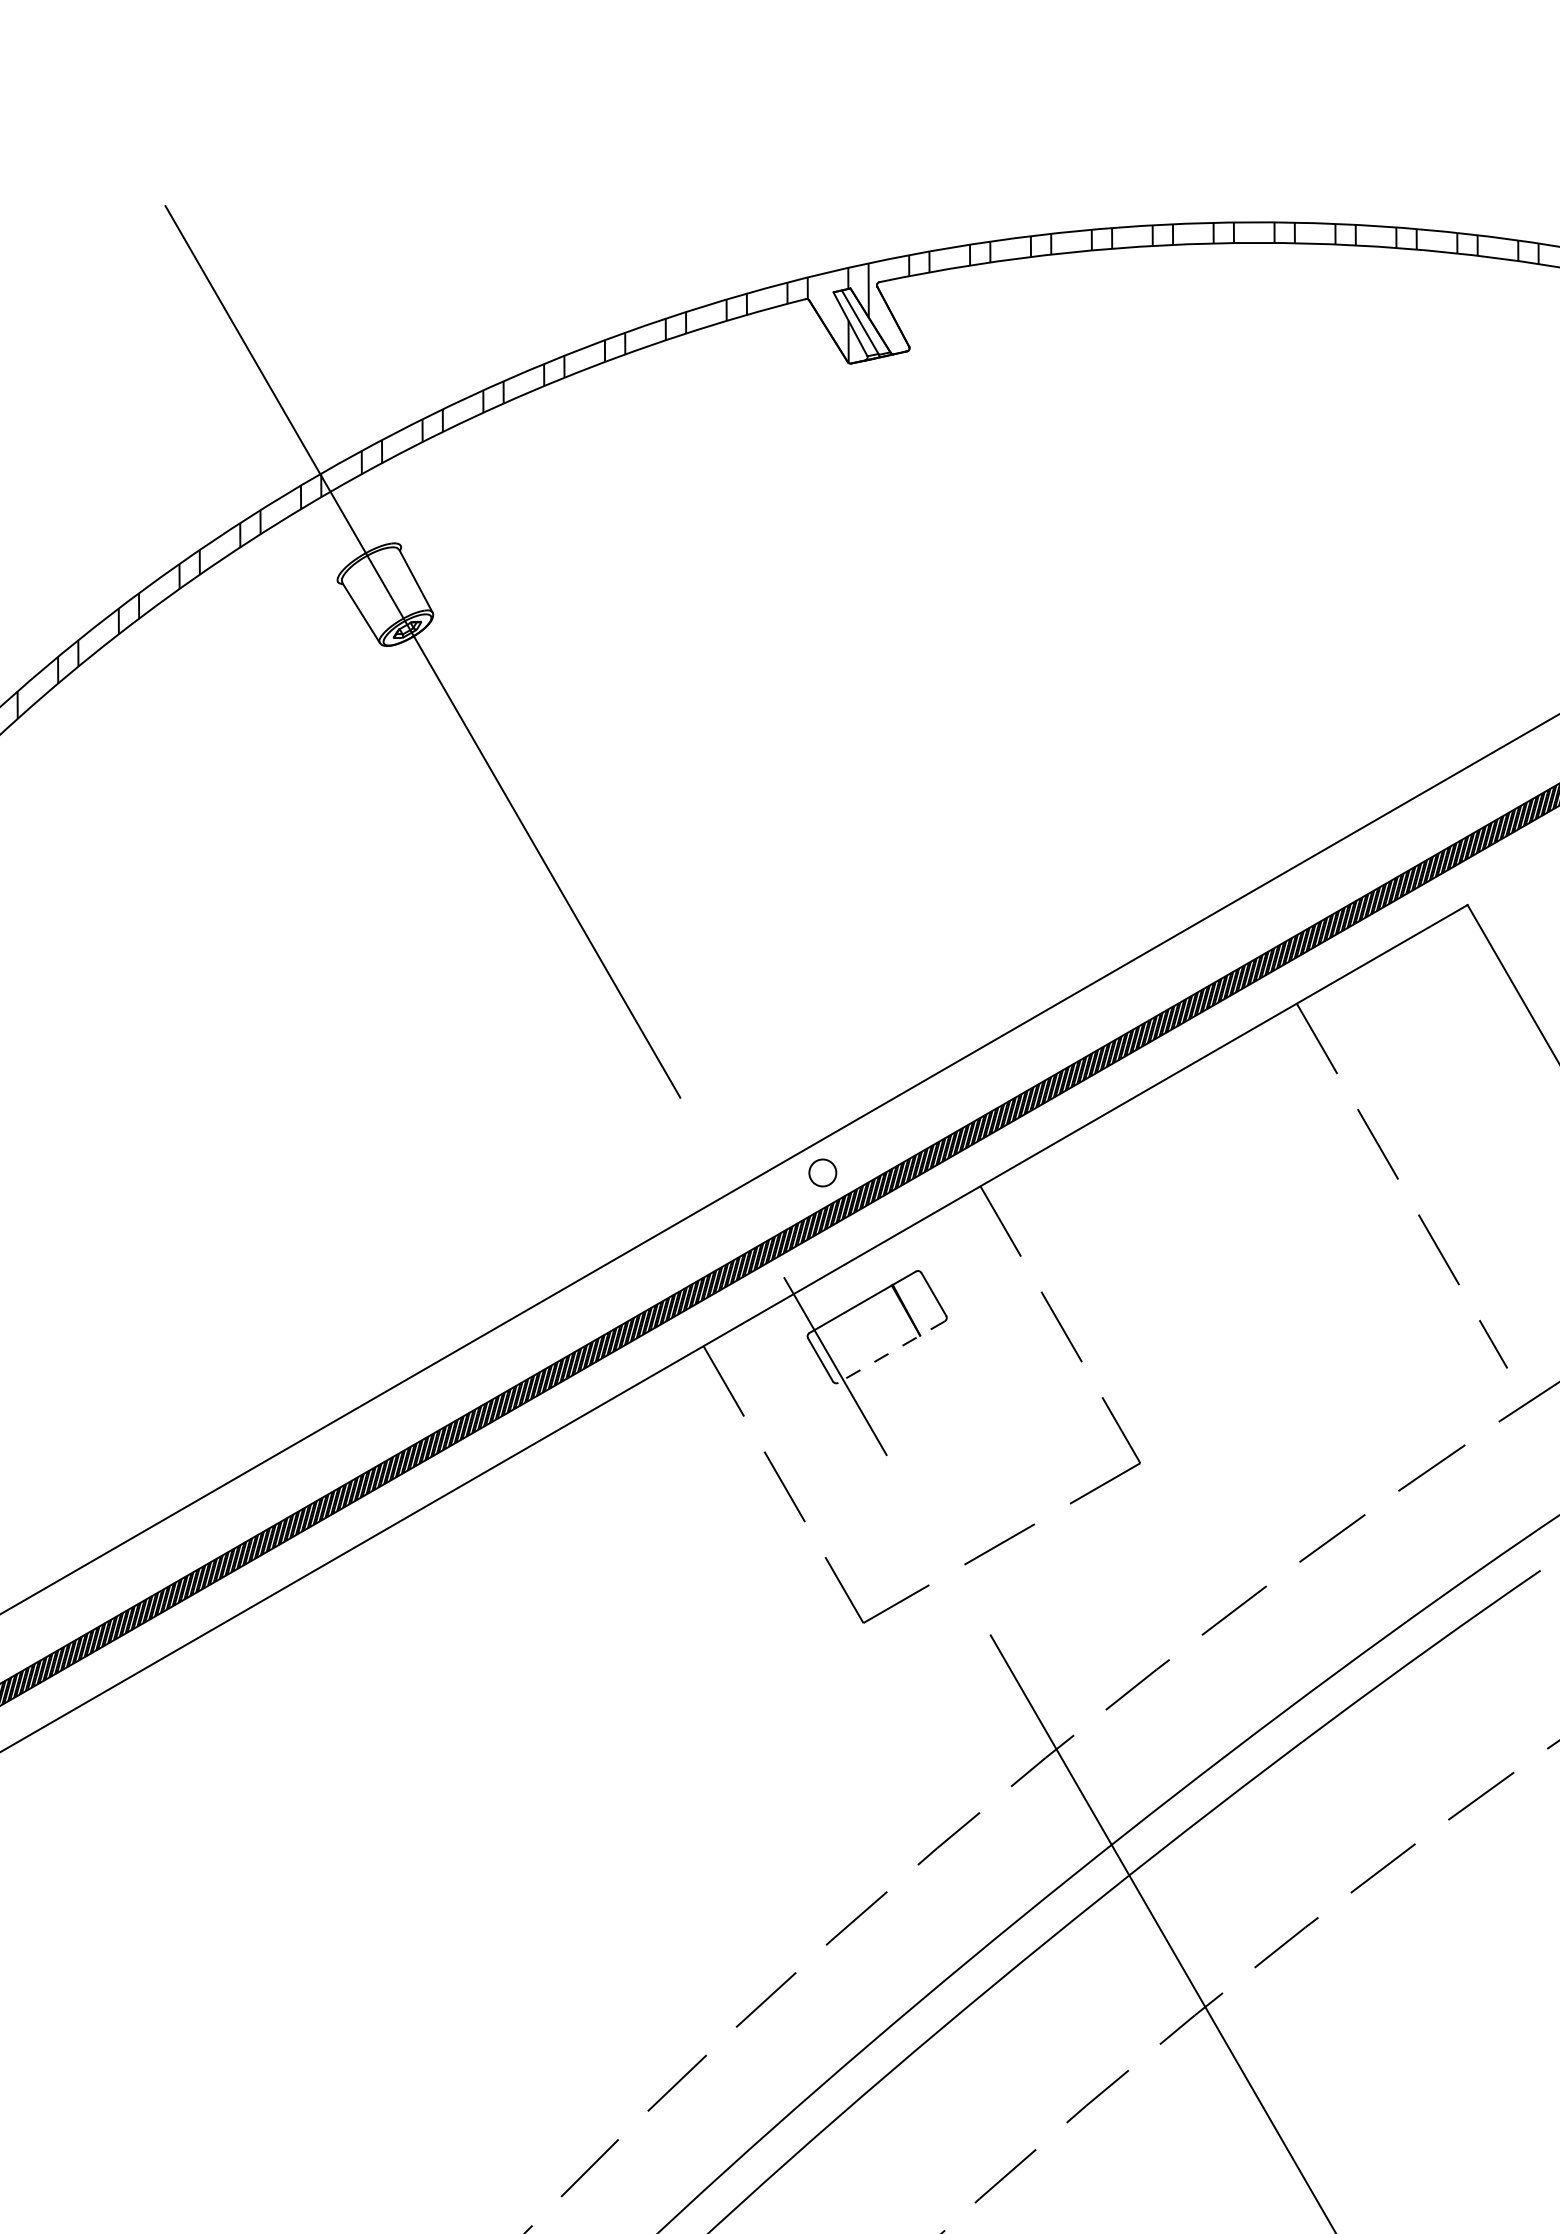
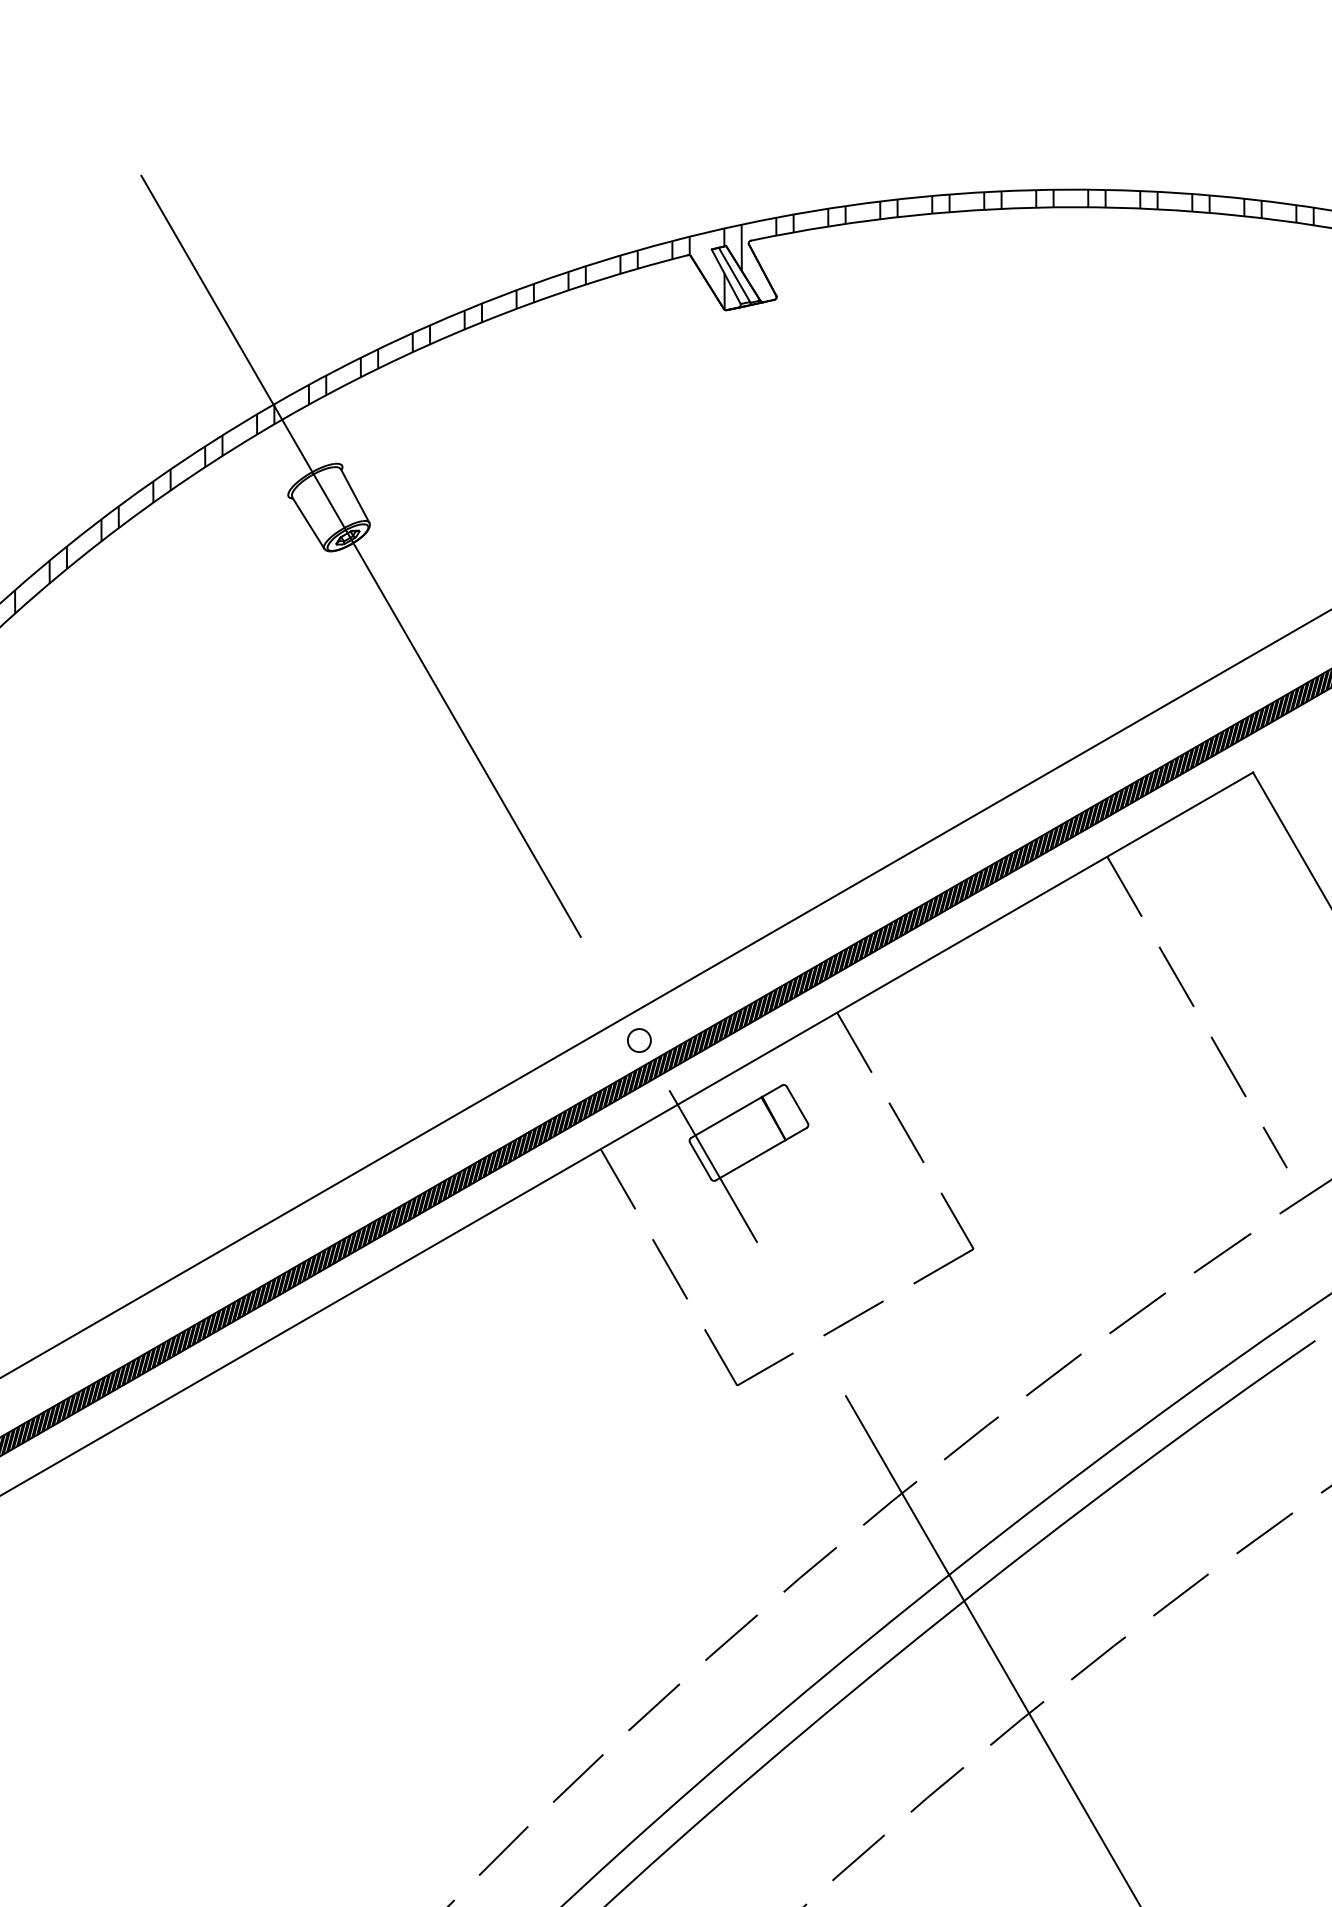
circle: (822, 1172) -> (639, 1040), moved
line: (891, 1352) -> (761, 1154), dashed -> solid

